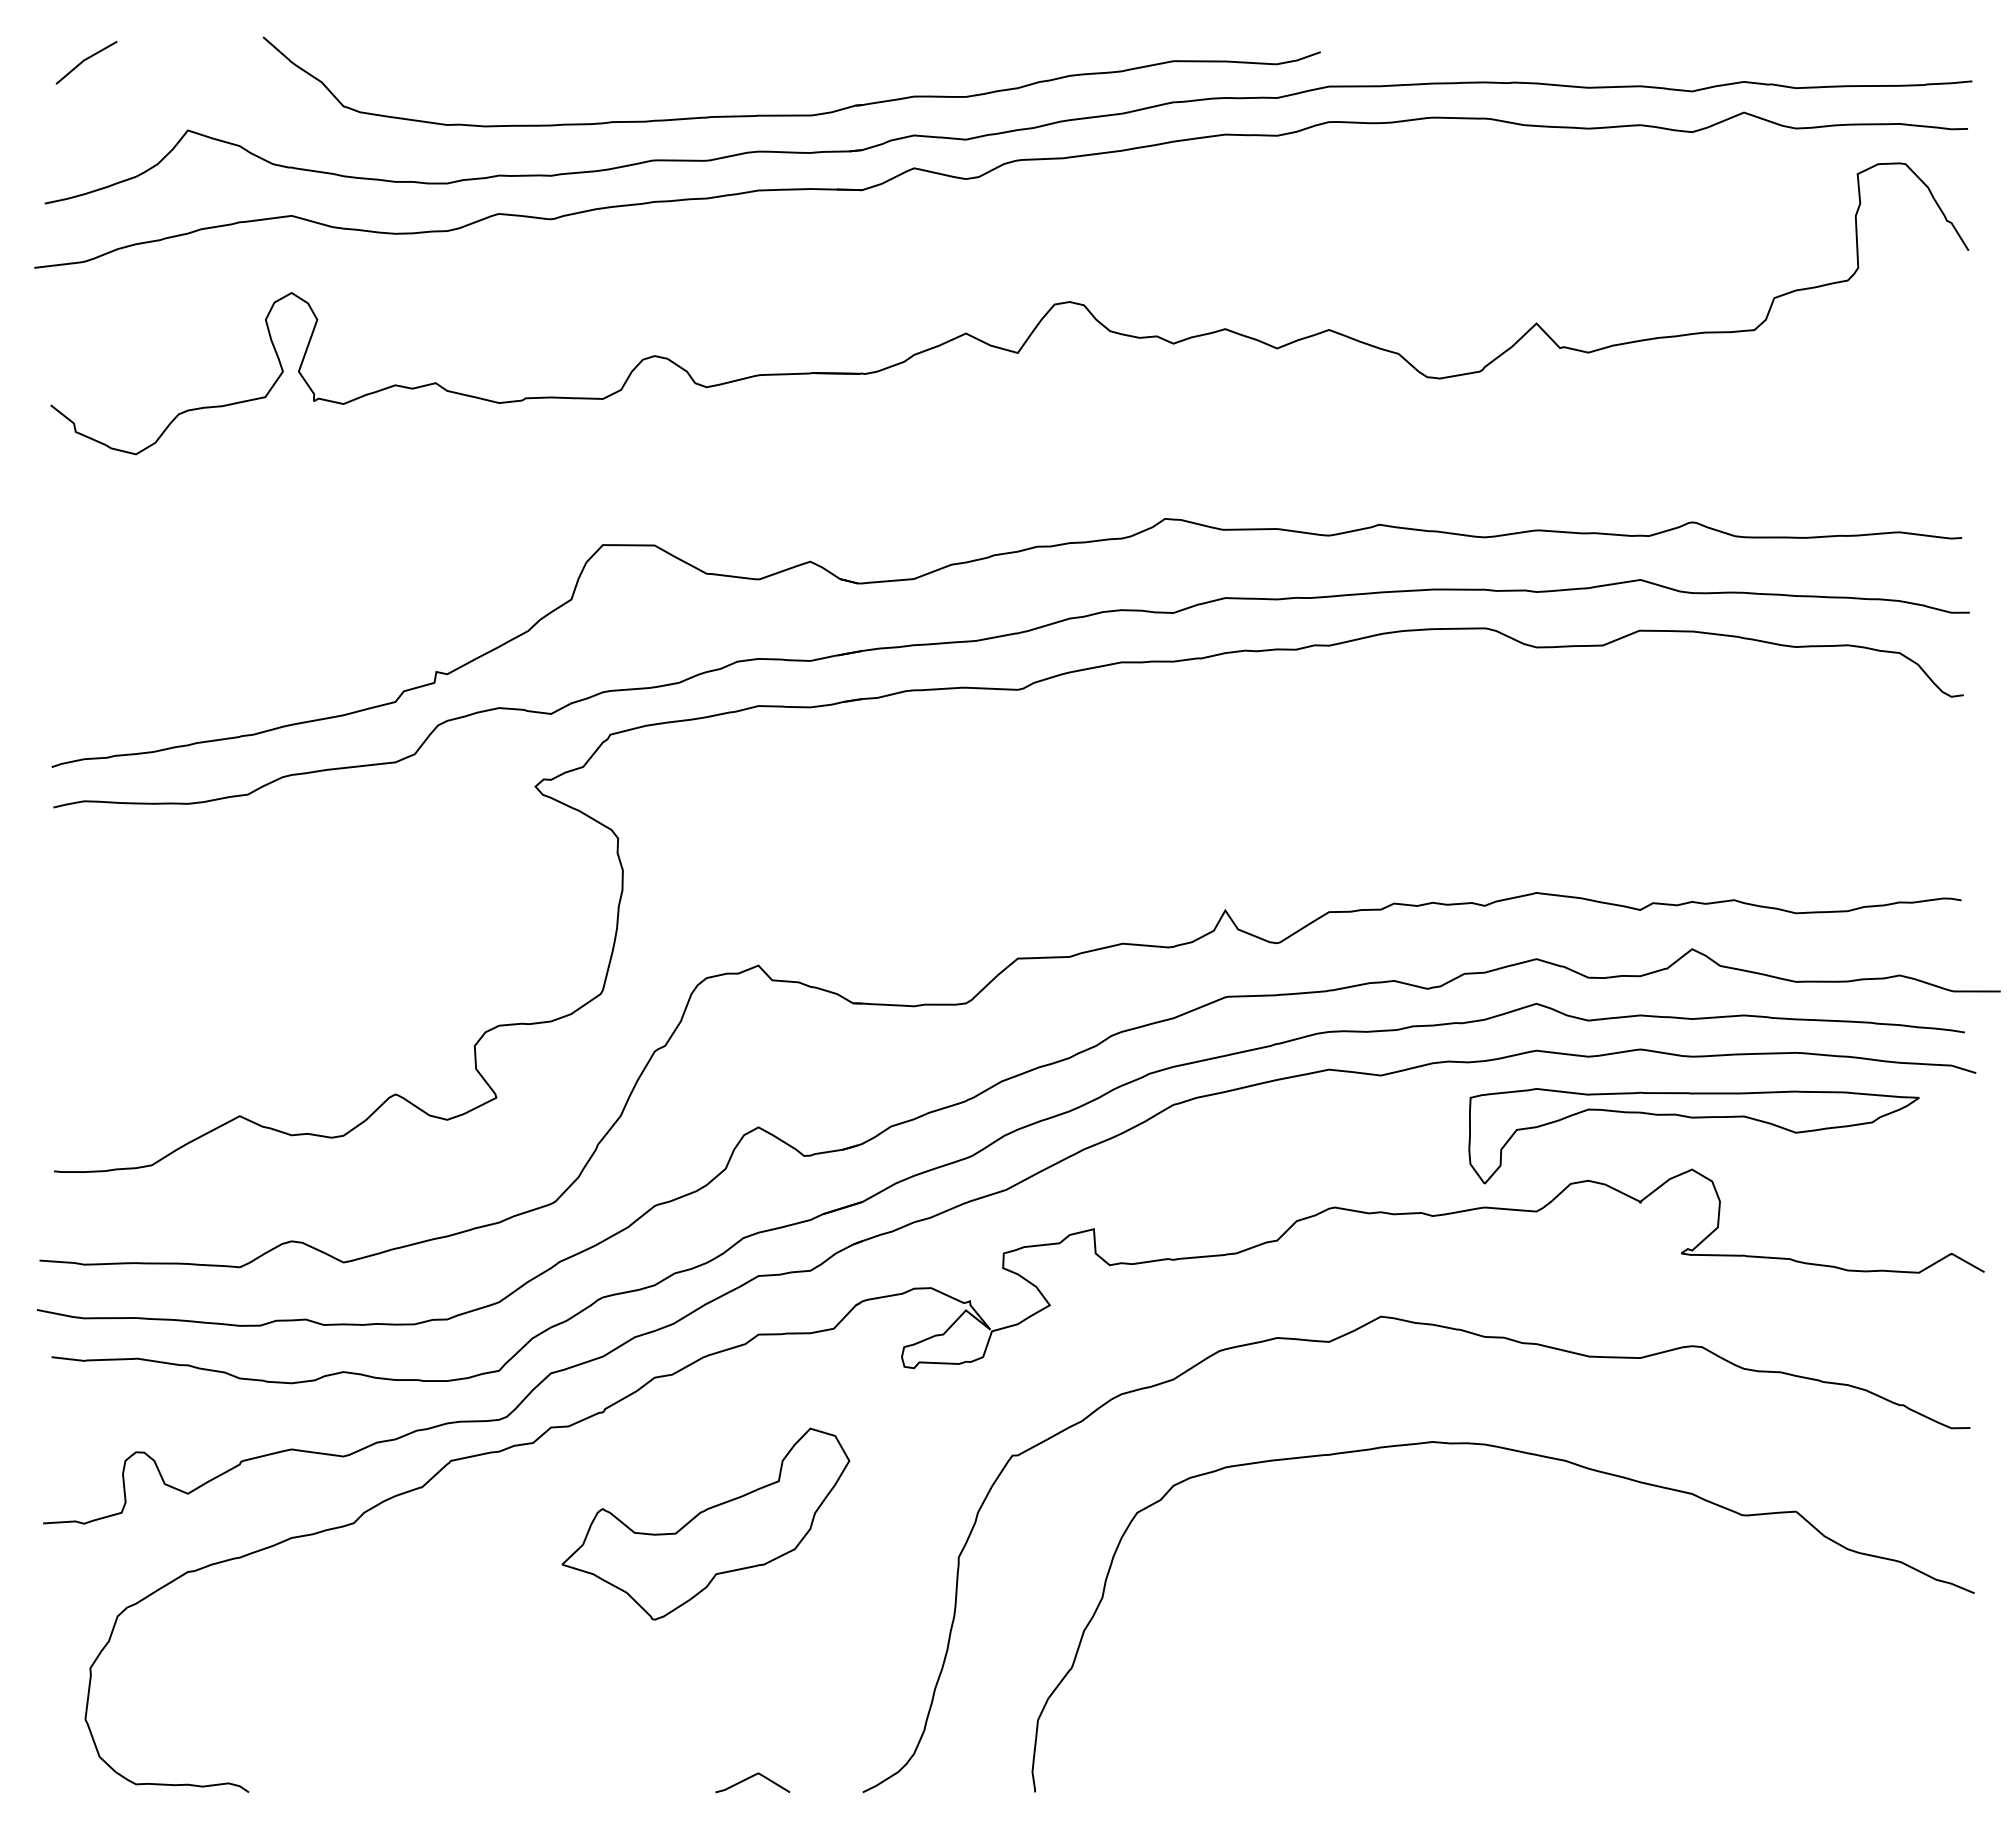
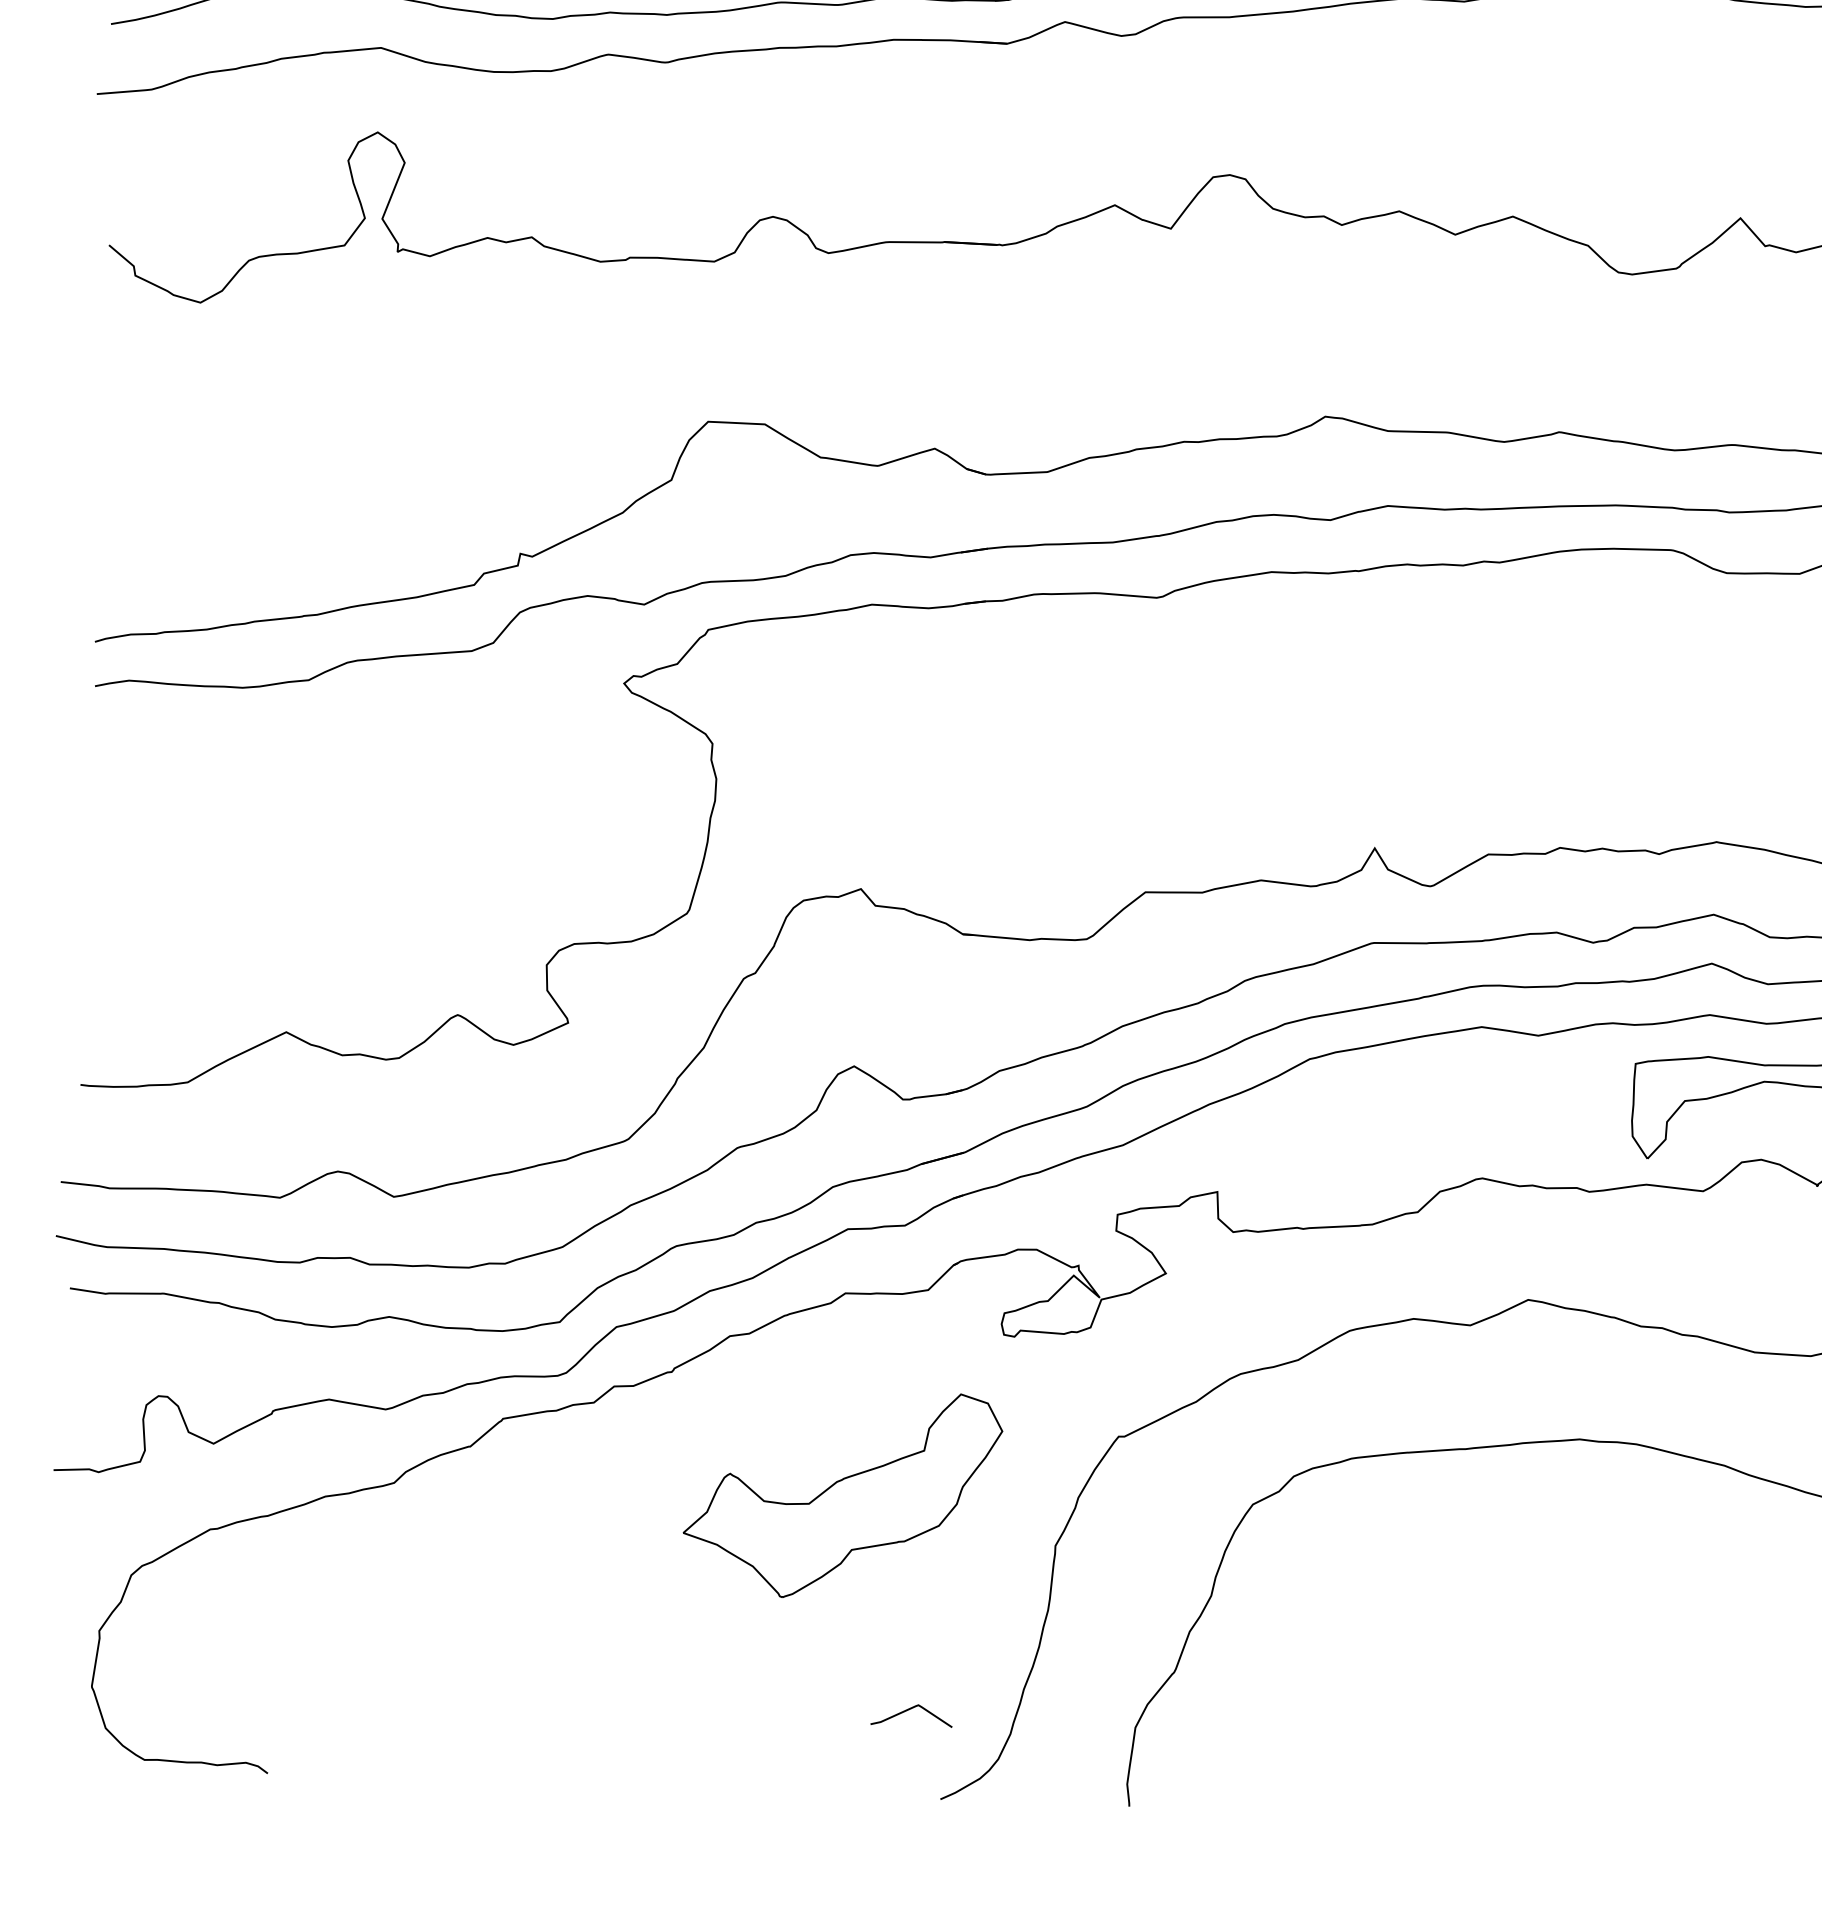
part: (705, 1523) -> (842, 1493), moved
curve: (750, 1778) -> (909, 1710), moved

